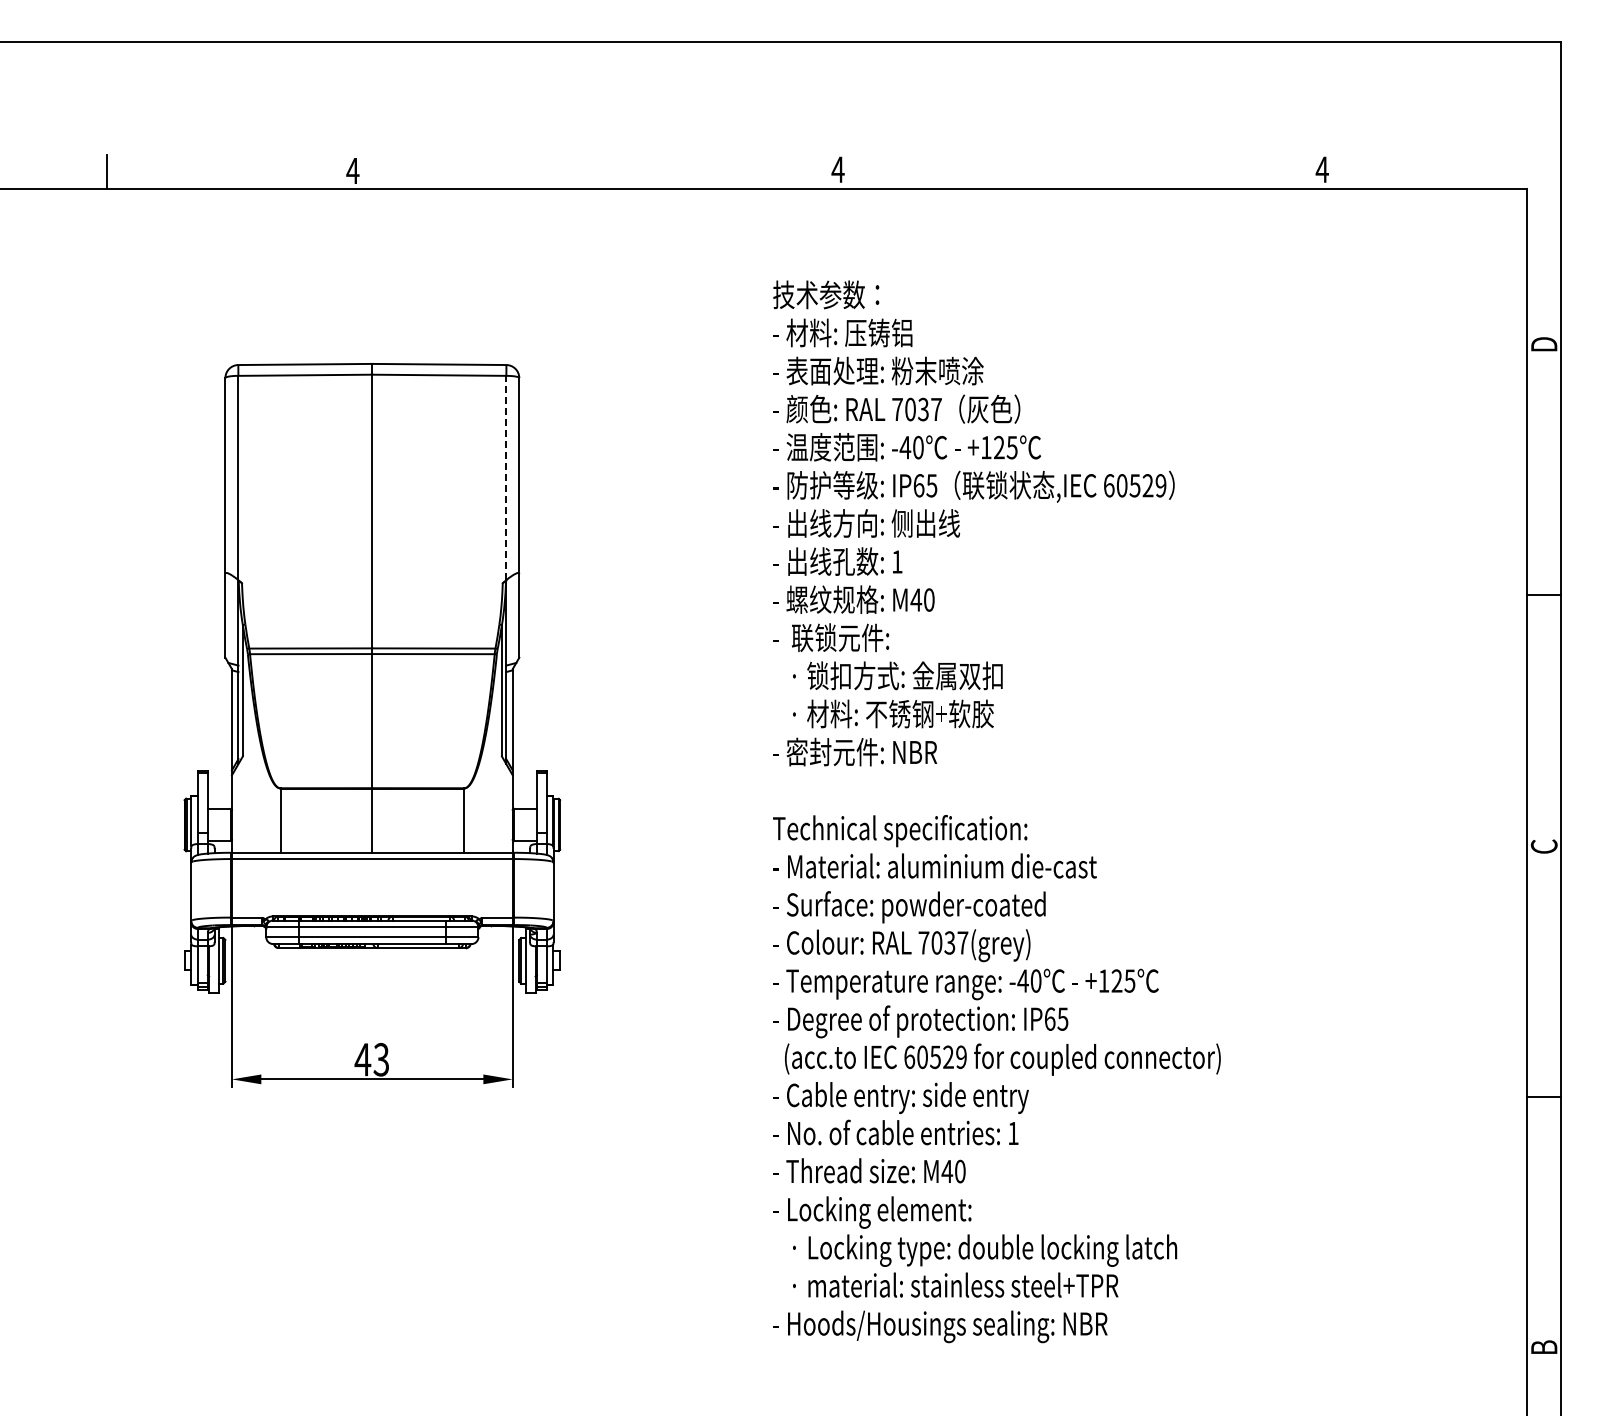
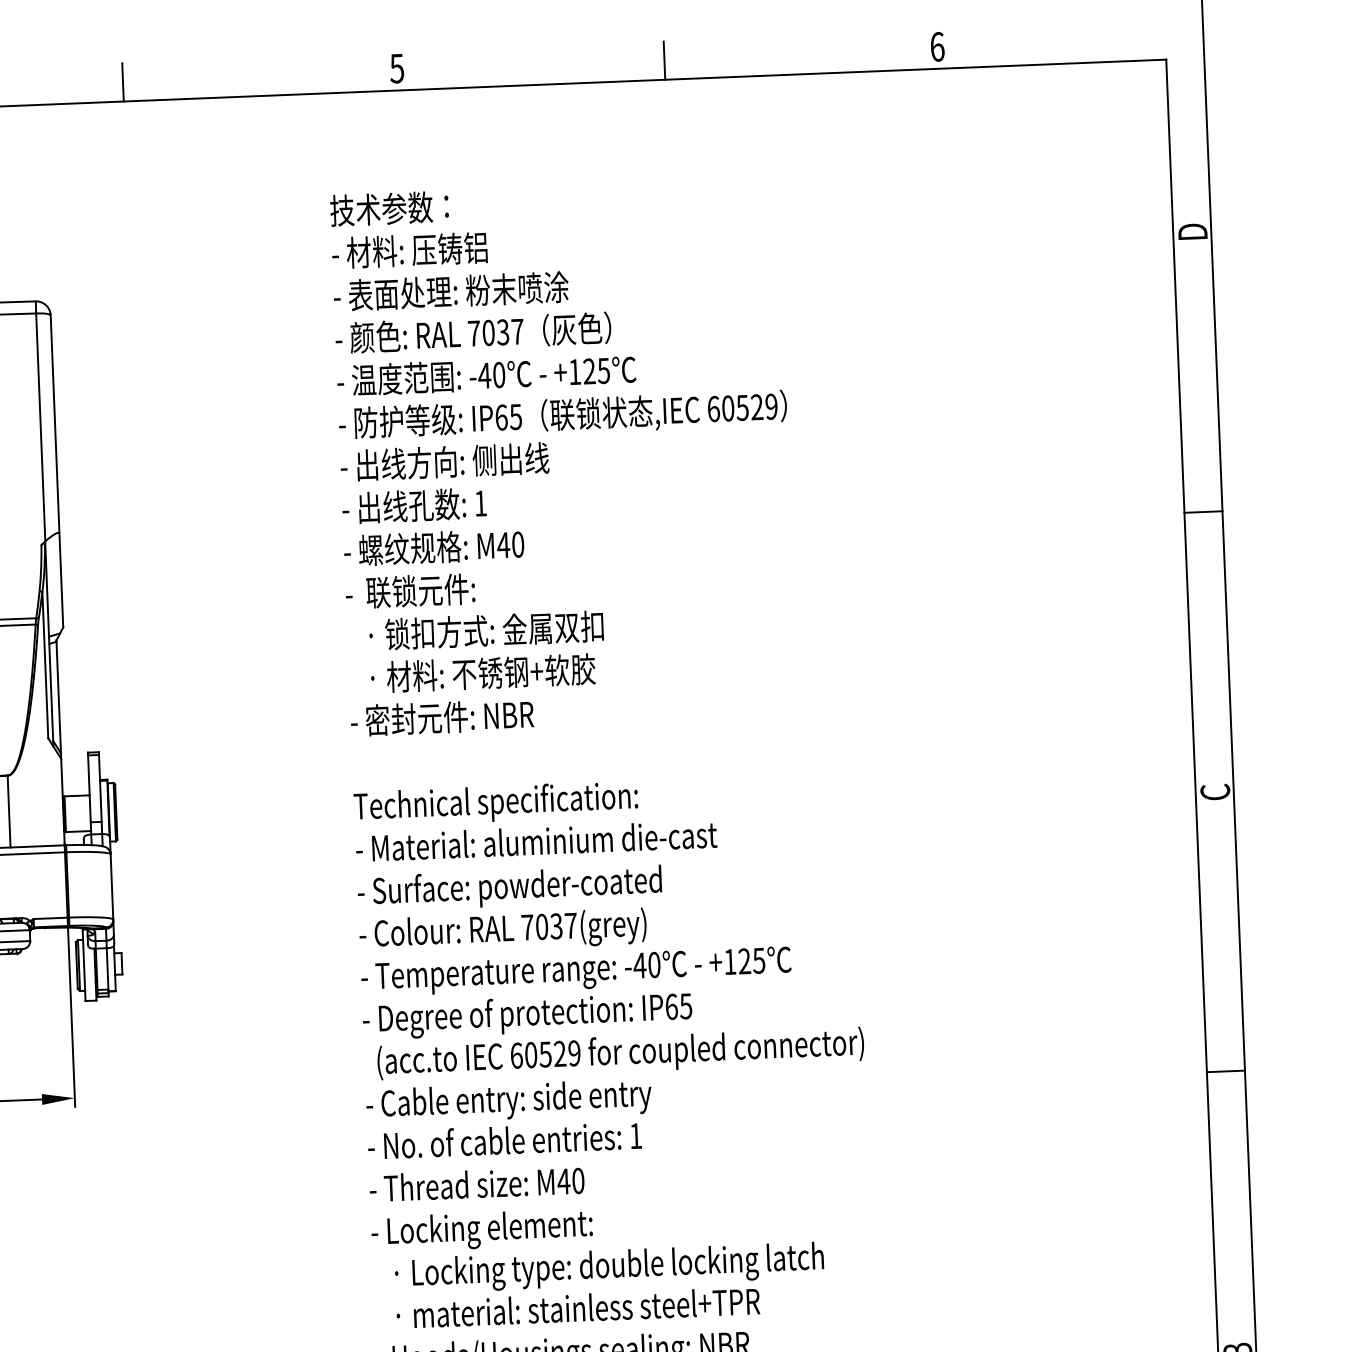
text: (837, 169) -> (396, 68), 4 -> 5
text: (1321, 169) -> (936, 46), 4 -> 6
line: (592, 172) -> (123, 82), added
line: (1077, 172) -> (664, 60), added
line: (506, 477) -> (40, 426), dashed -> solid

